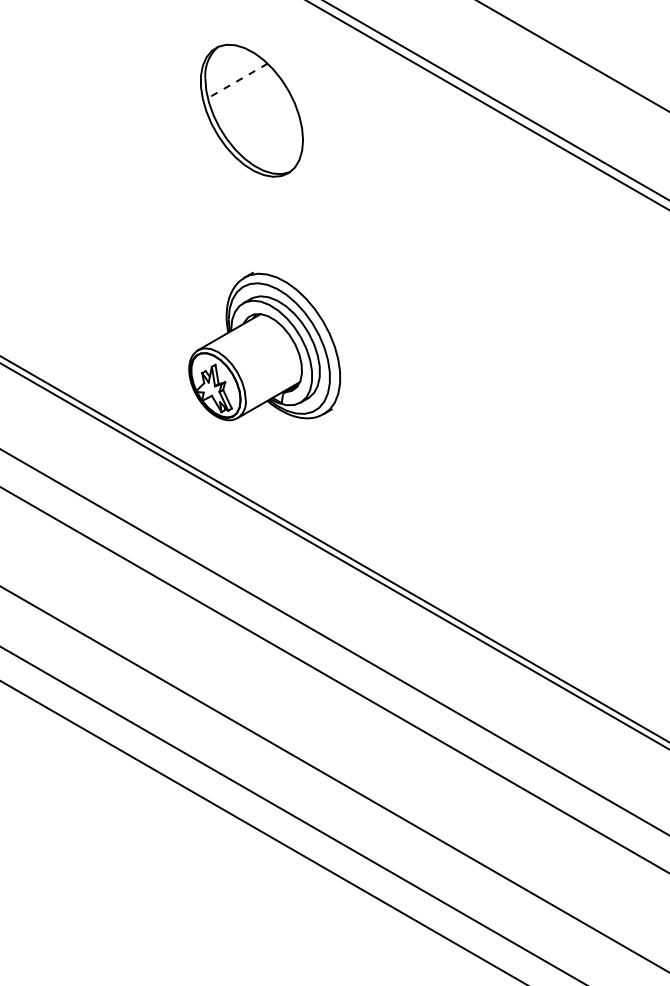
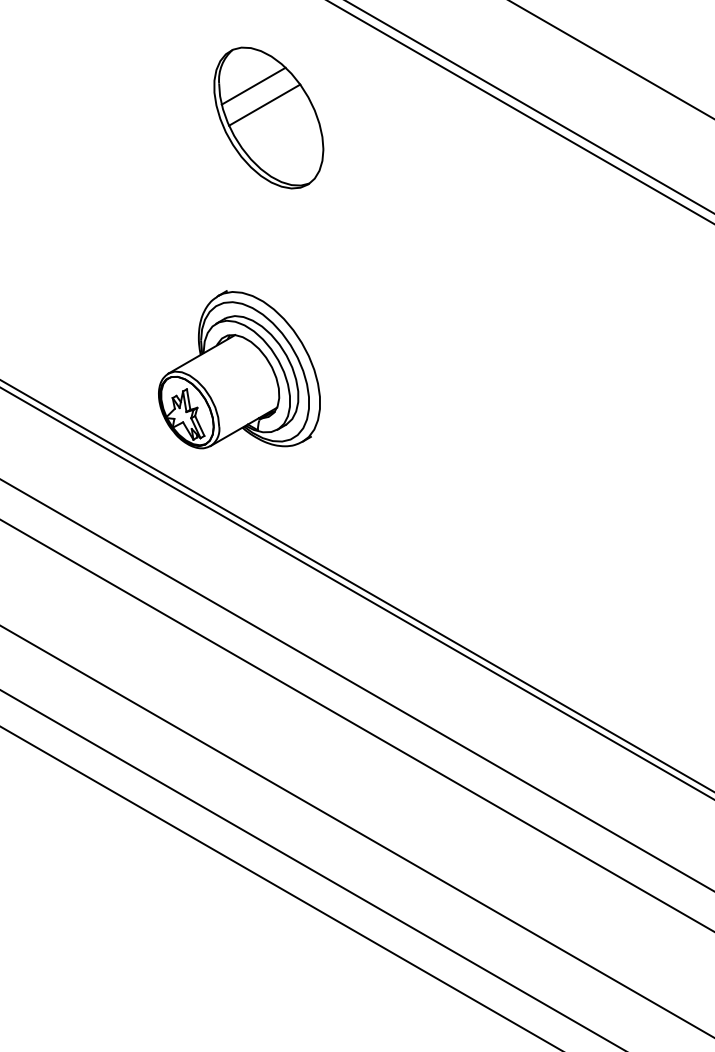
line: (237, 81) -> (253, 86), dashed -> solid
line: (247, 98) -> (264, 104), added
part: (264, 346) -> (239, 369), moved

